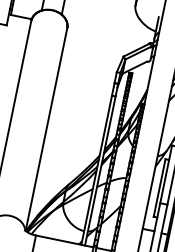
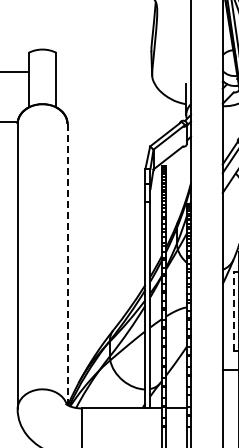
line: (46, 129) -> (67, 264), solid -> dashed
line: (159, 188) -> (234, 311), solid -> dashed

